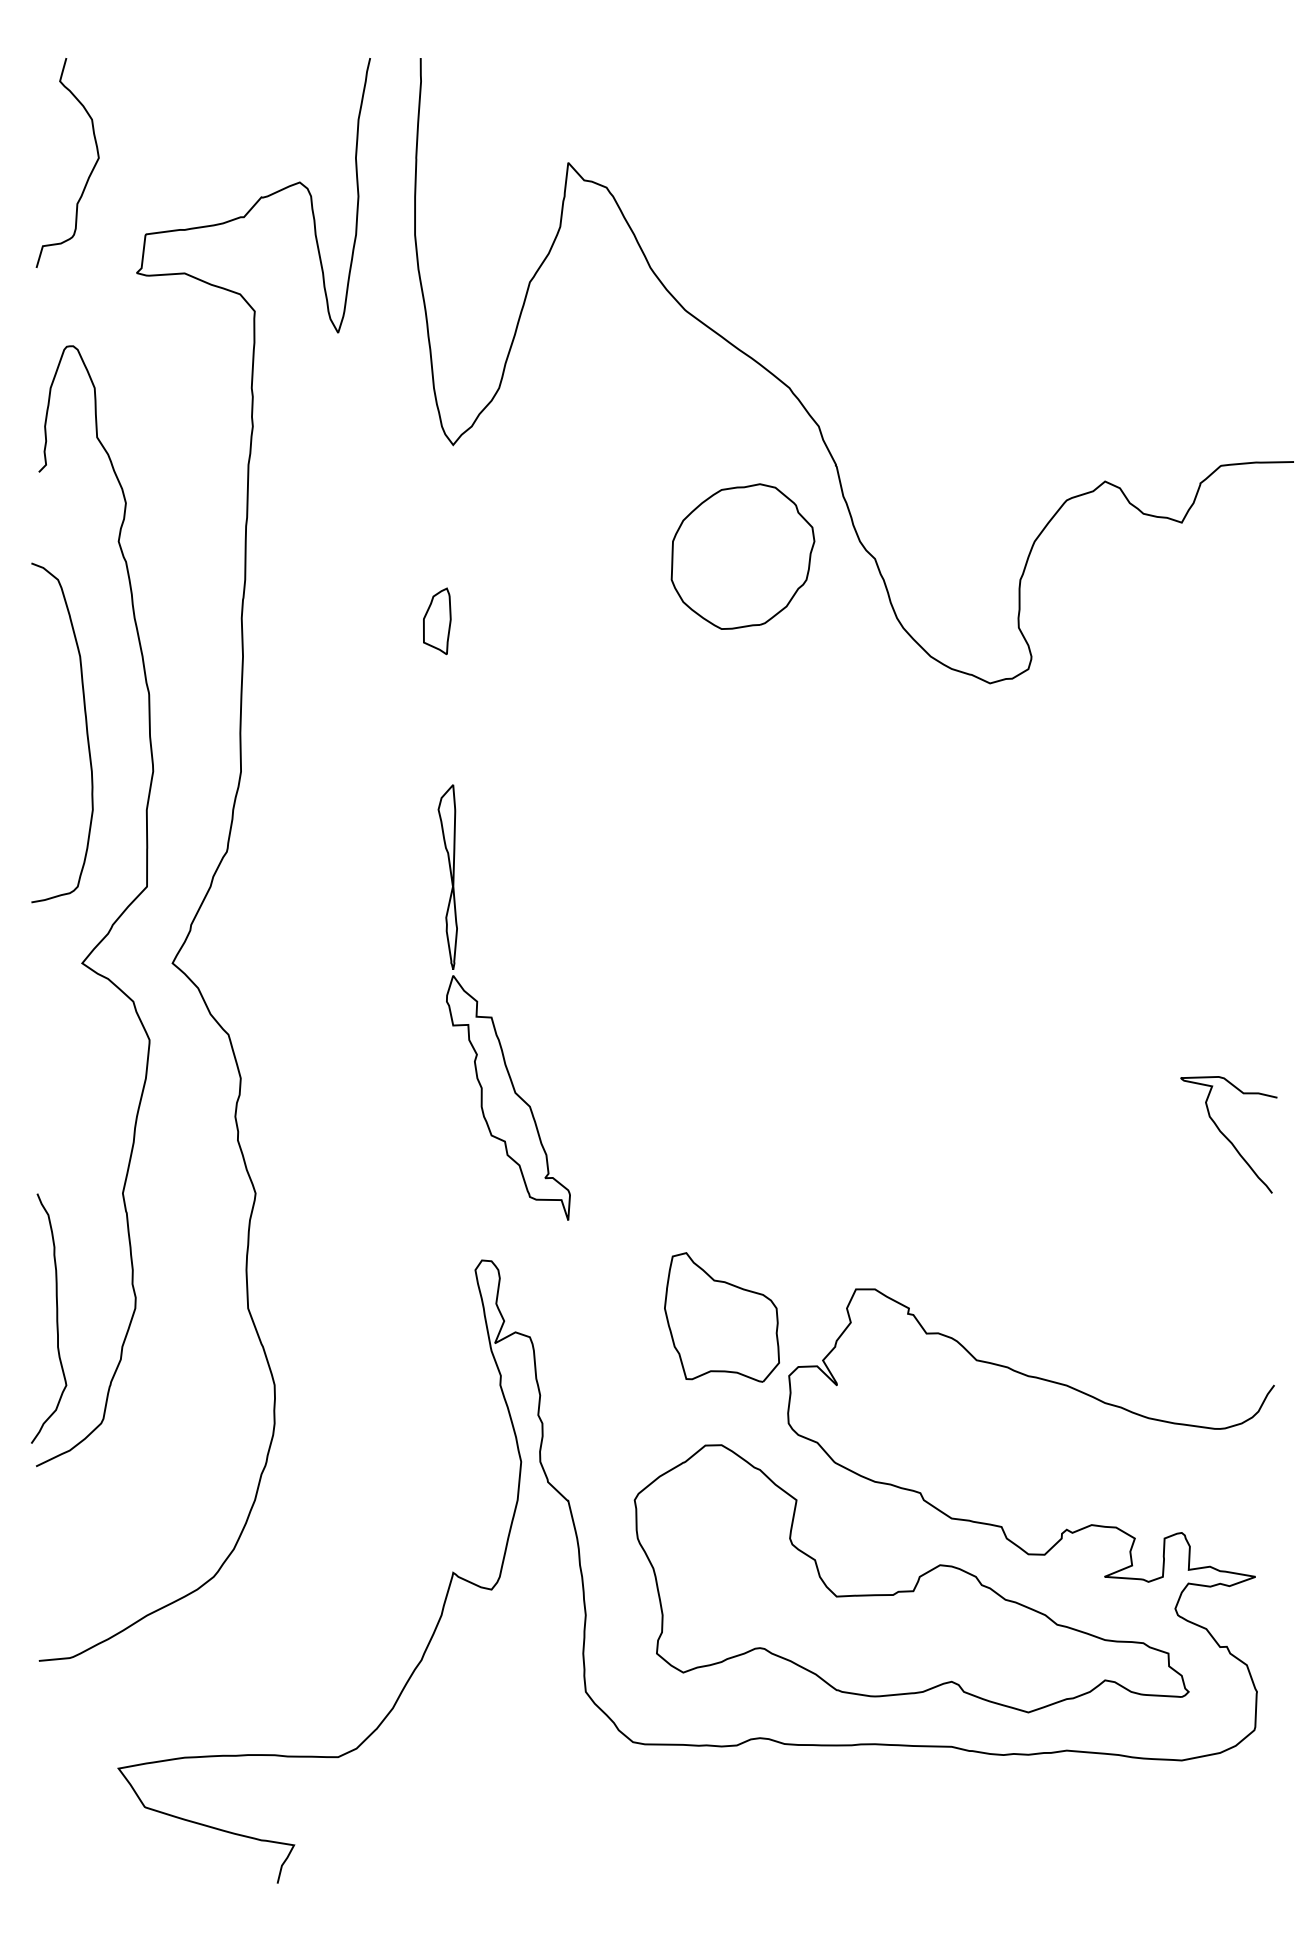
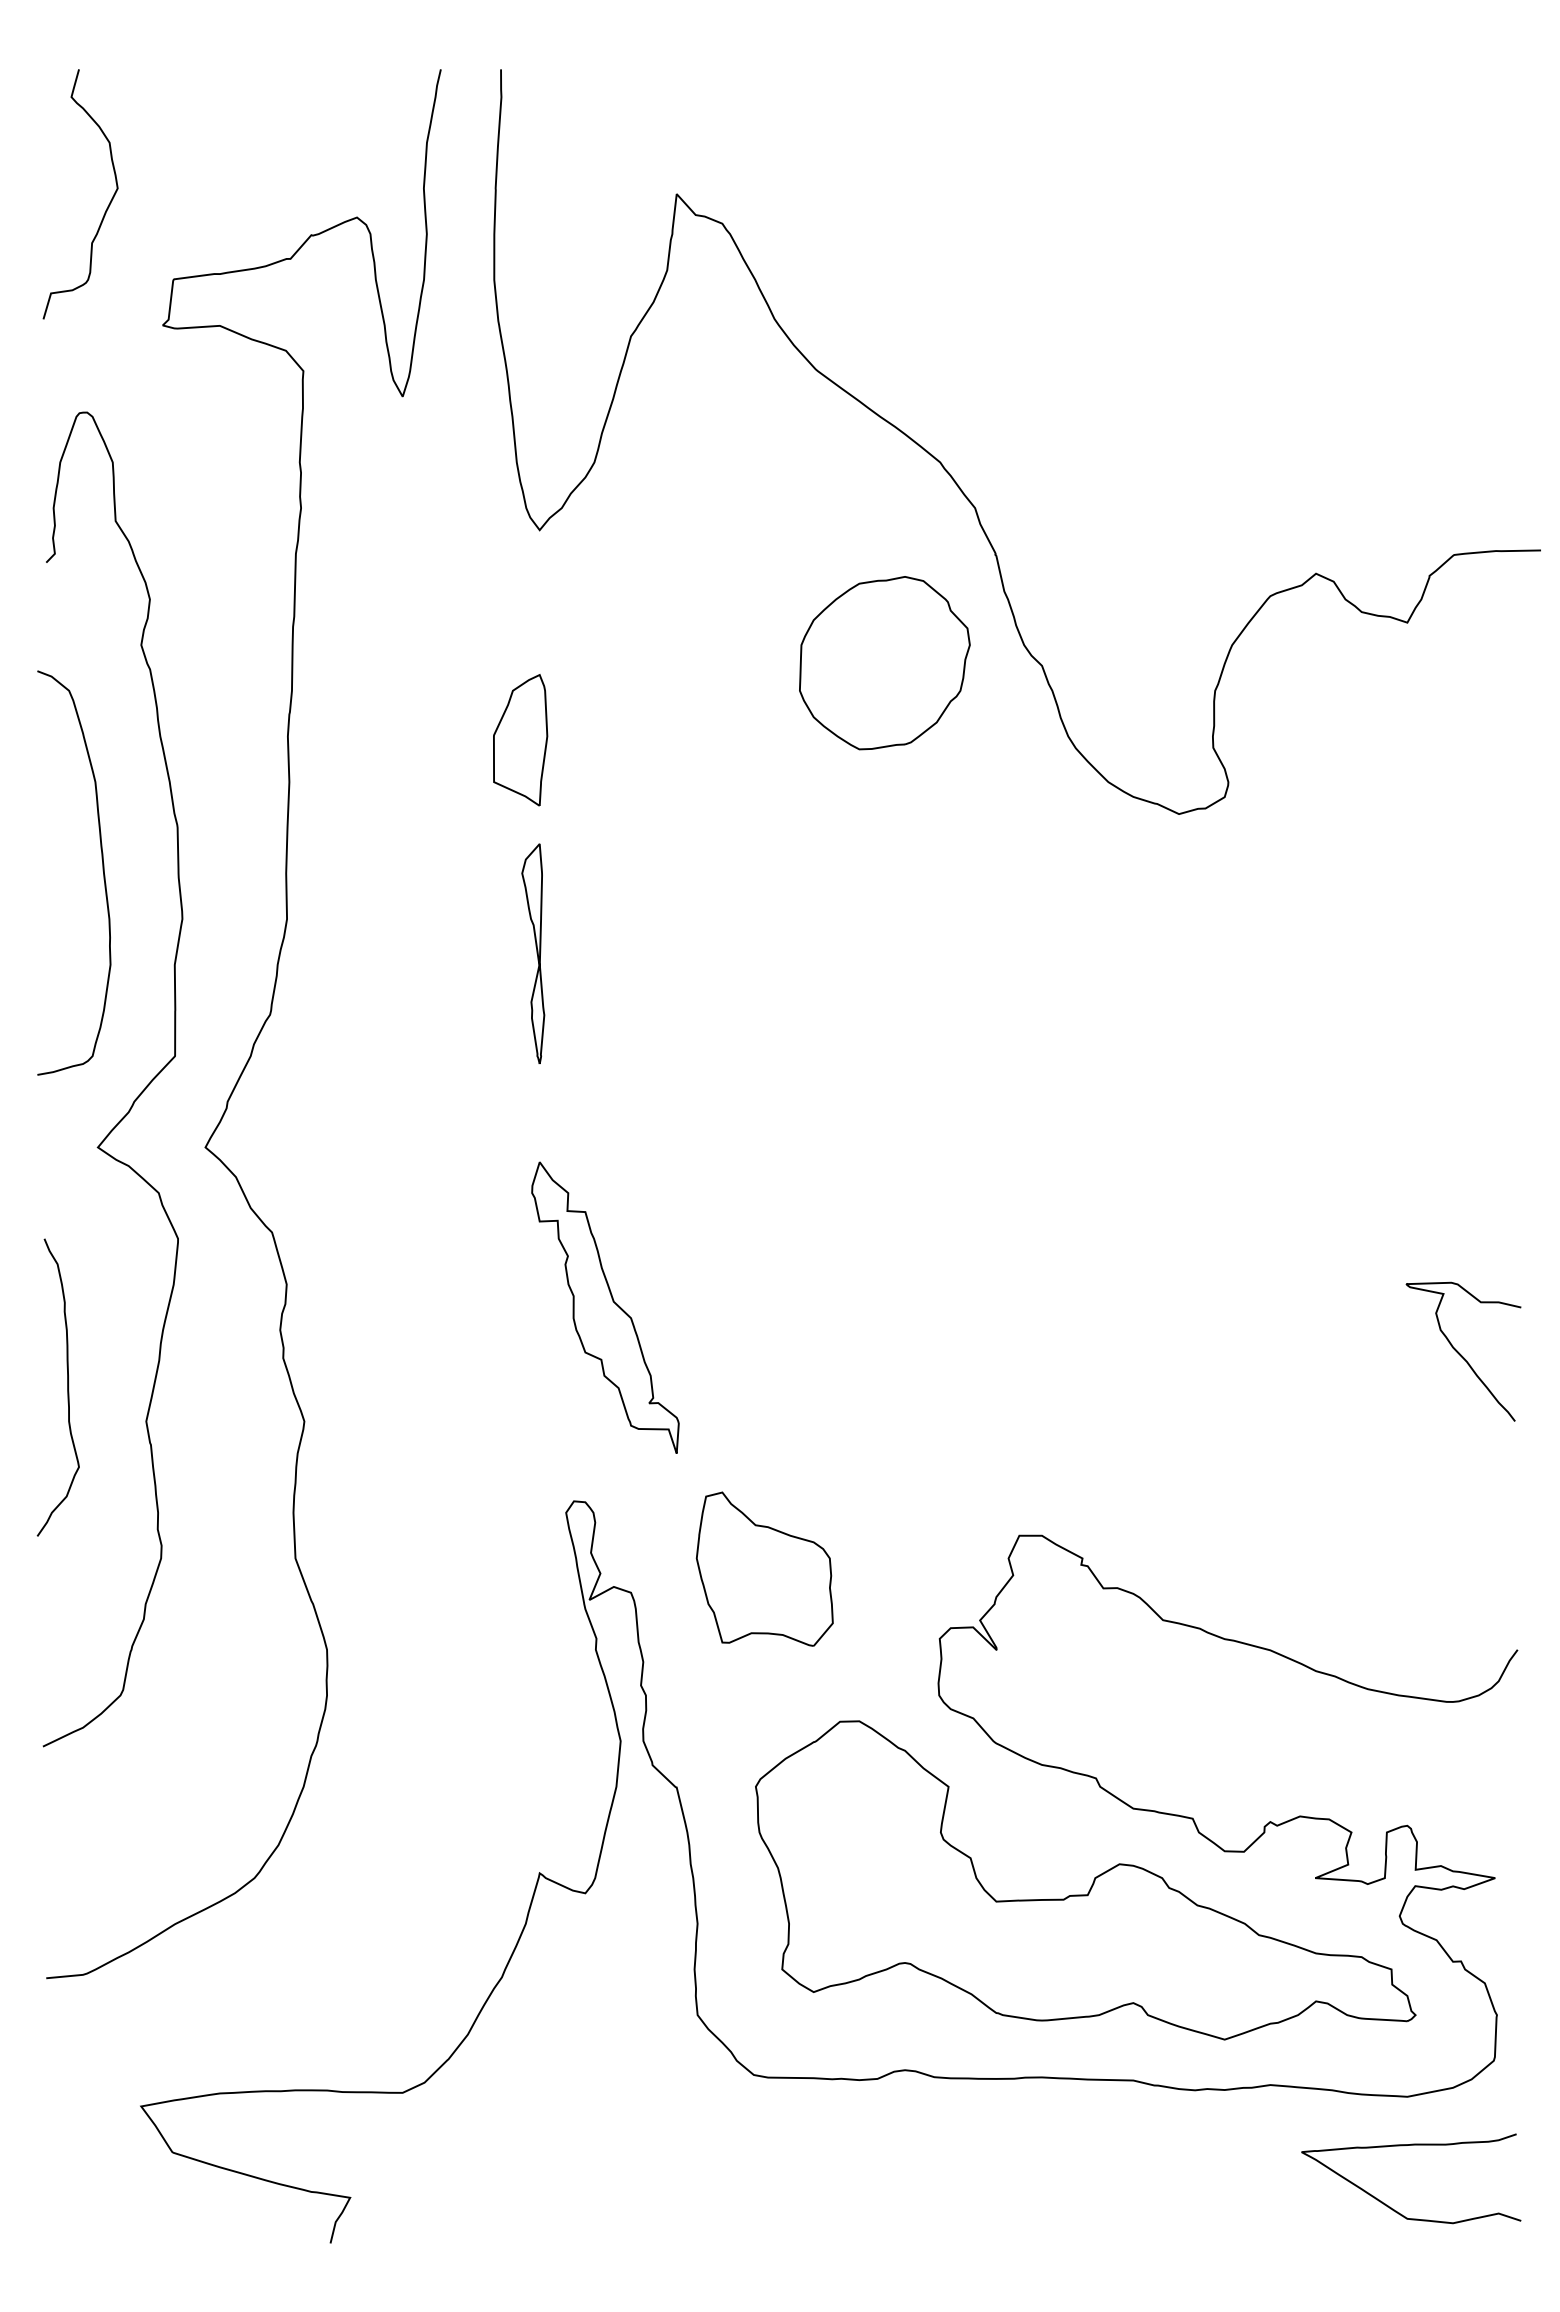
part: (437, 621) -> (520, 740), size x1.67
part: (448, 876) -> (533, 953), moved
part: (721, 1316) -> (764, 1568), moved
curve: (56, 1318) -> (67, 1387), moved
curve: (1178, 1802) -> (1403, 2146), added

